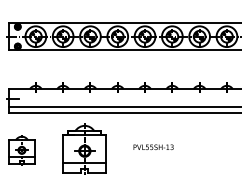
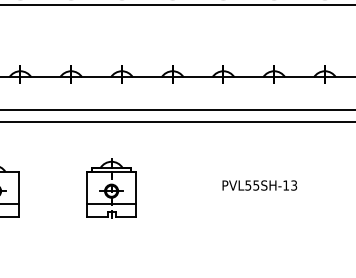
text: (153, 146) -> (259, 184), moved
part: (84, 148) -> (110, 187), size x0.62

